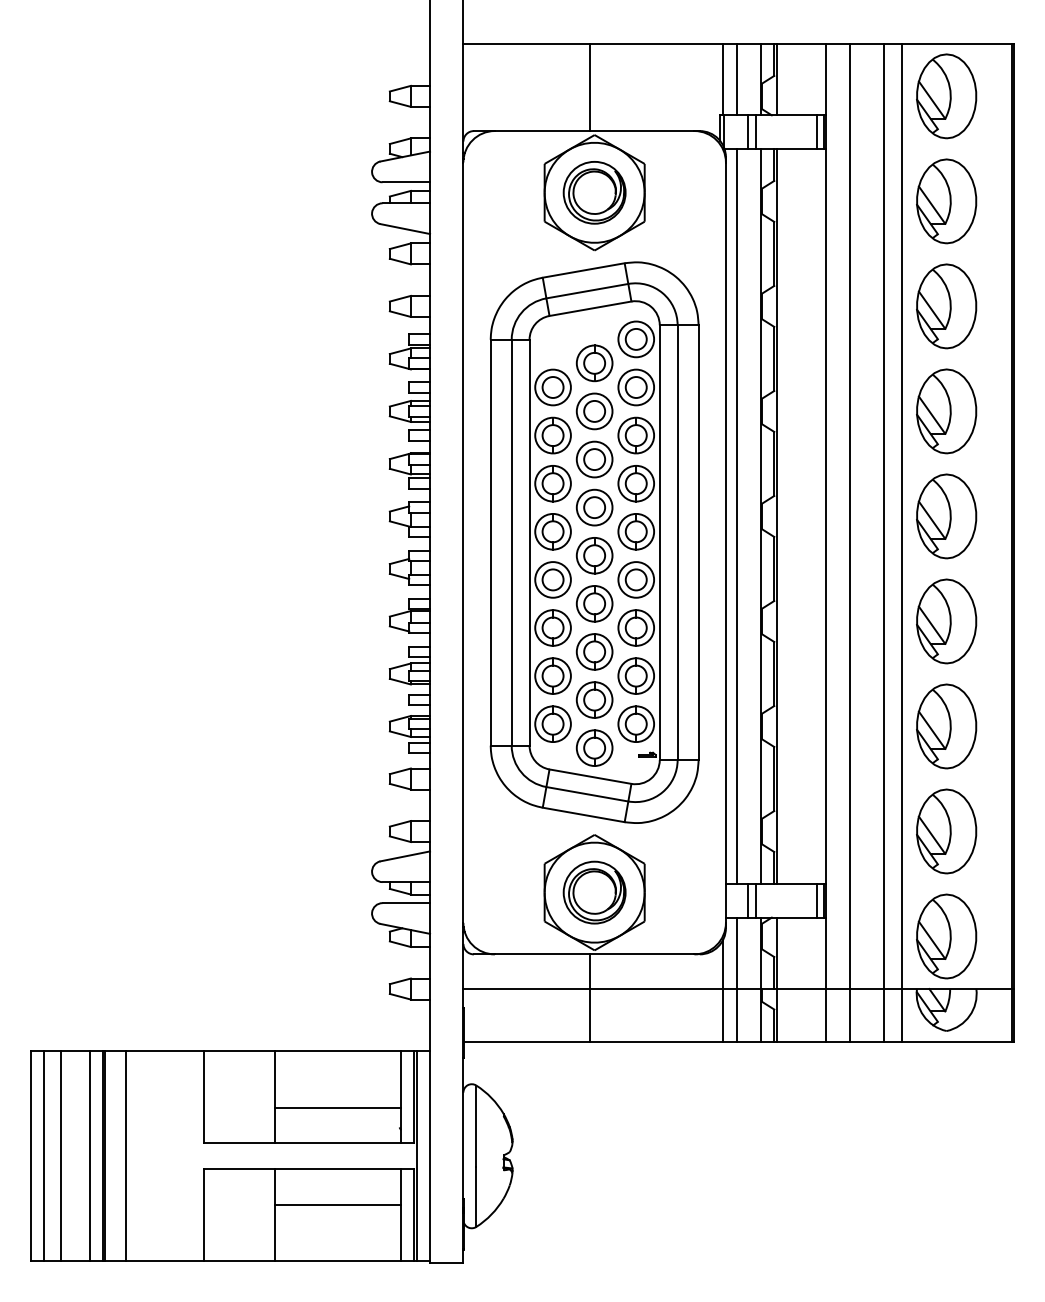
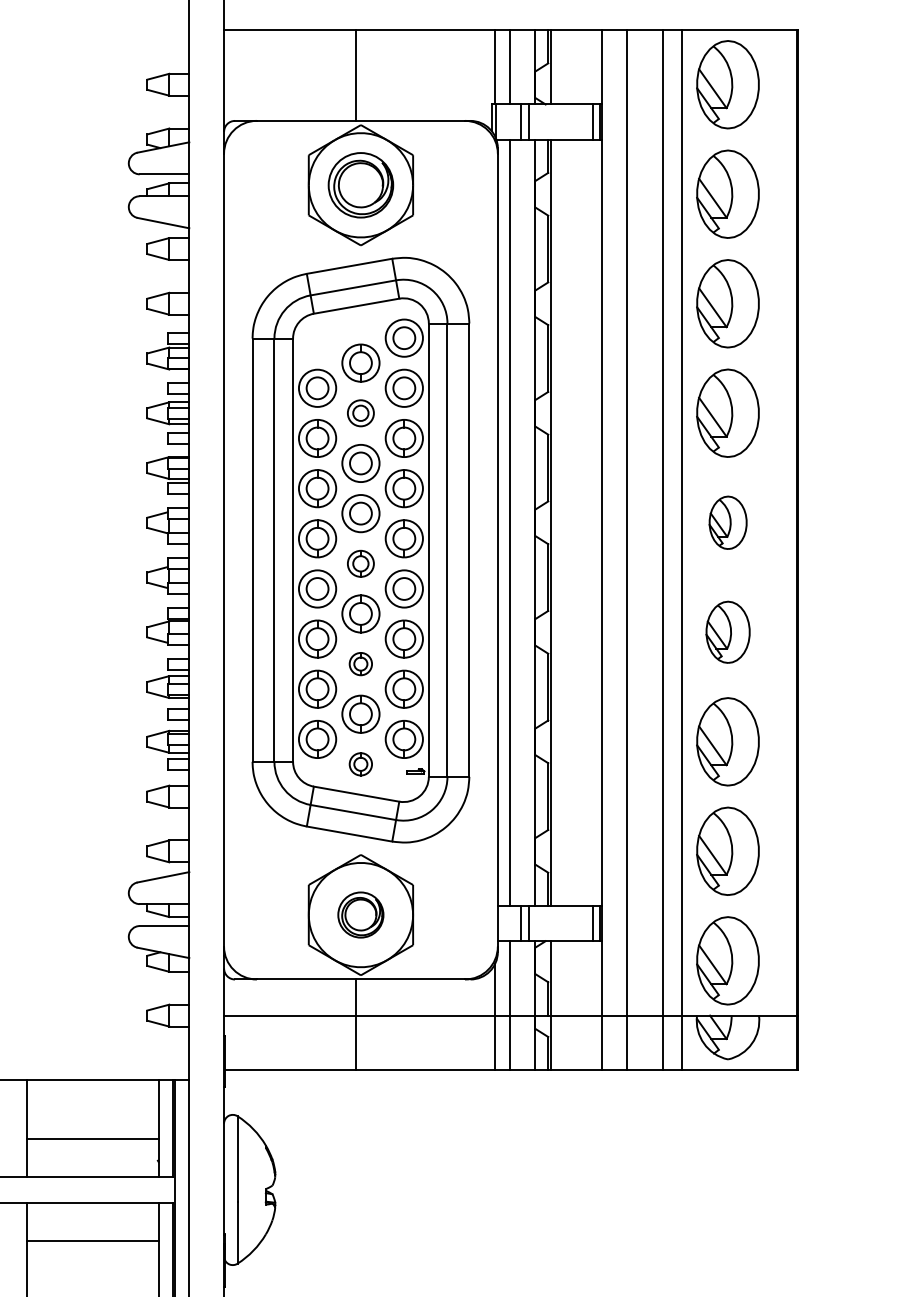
part: (594, 411) -> (360, 413), size x0.7
part: (946, 516) -> (727, 522), size x0.6
part: (594, 555) -> (360, 563), size x0.7
part: (946, 621) -> (727, 632), size x0.7
part: (594, 651) -> (360, 663), size x0.6
part: (594, 747) -> (360, 763), size x0.6
part: (594, 892) -> (360, 914), size x0.7

